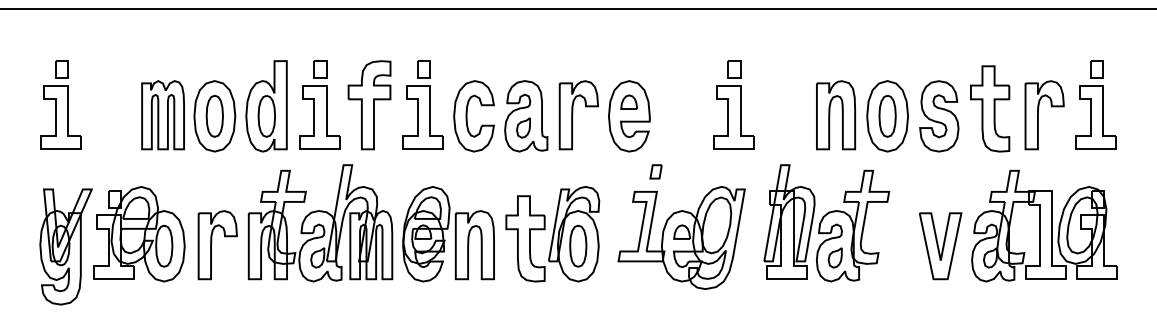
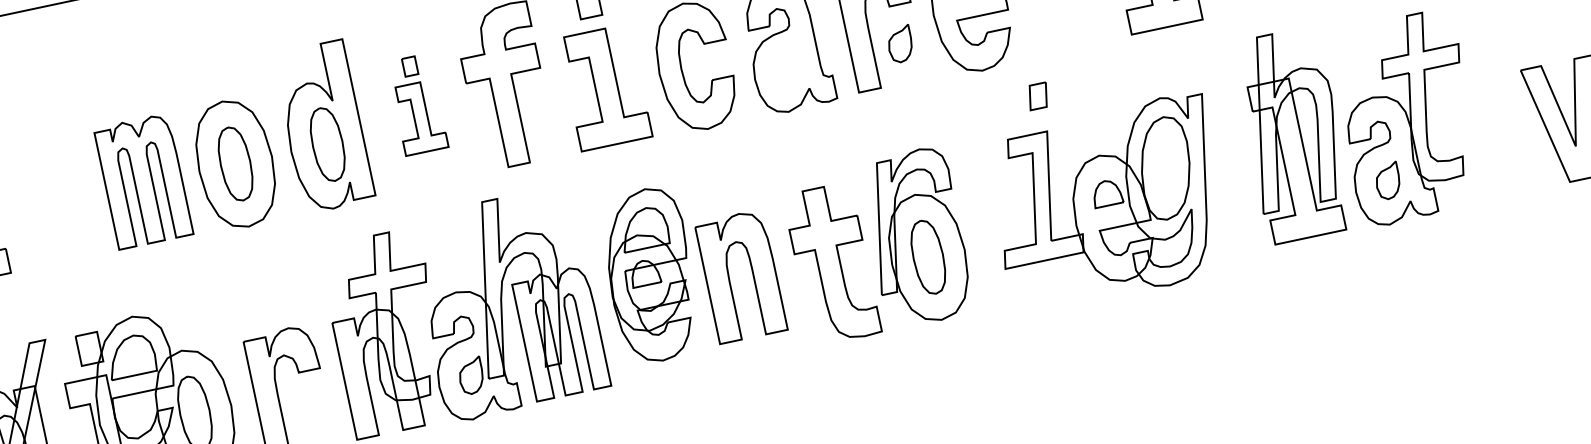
part: (319, 104) -> (416, 103), size x0.6
part: (523, 127) -> (899, 43), moved
part: (448, 234) -> (690, 267), moved

